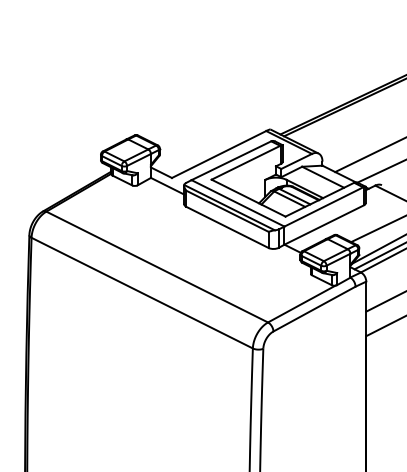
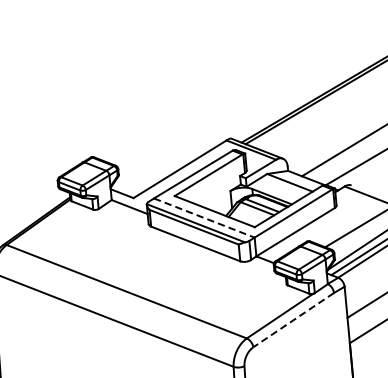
line: (238, 203) -> (204, 218), solid -> dashed
line: (314, 309) -> (293, 320), solid -> dashed

